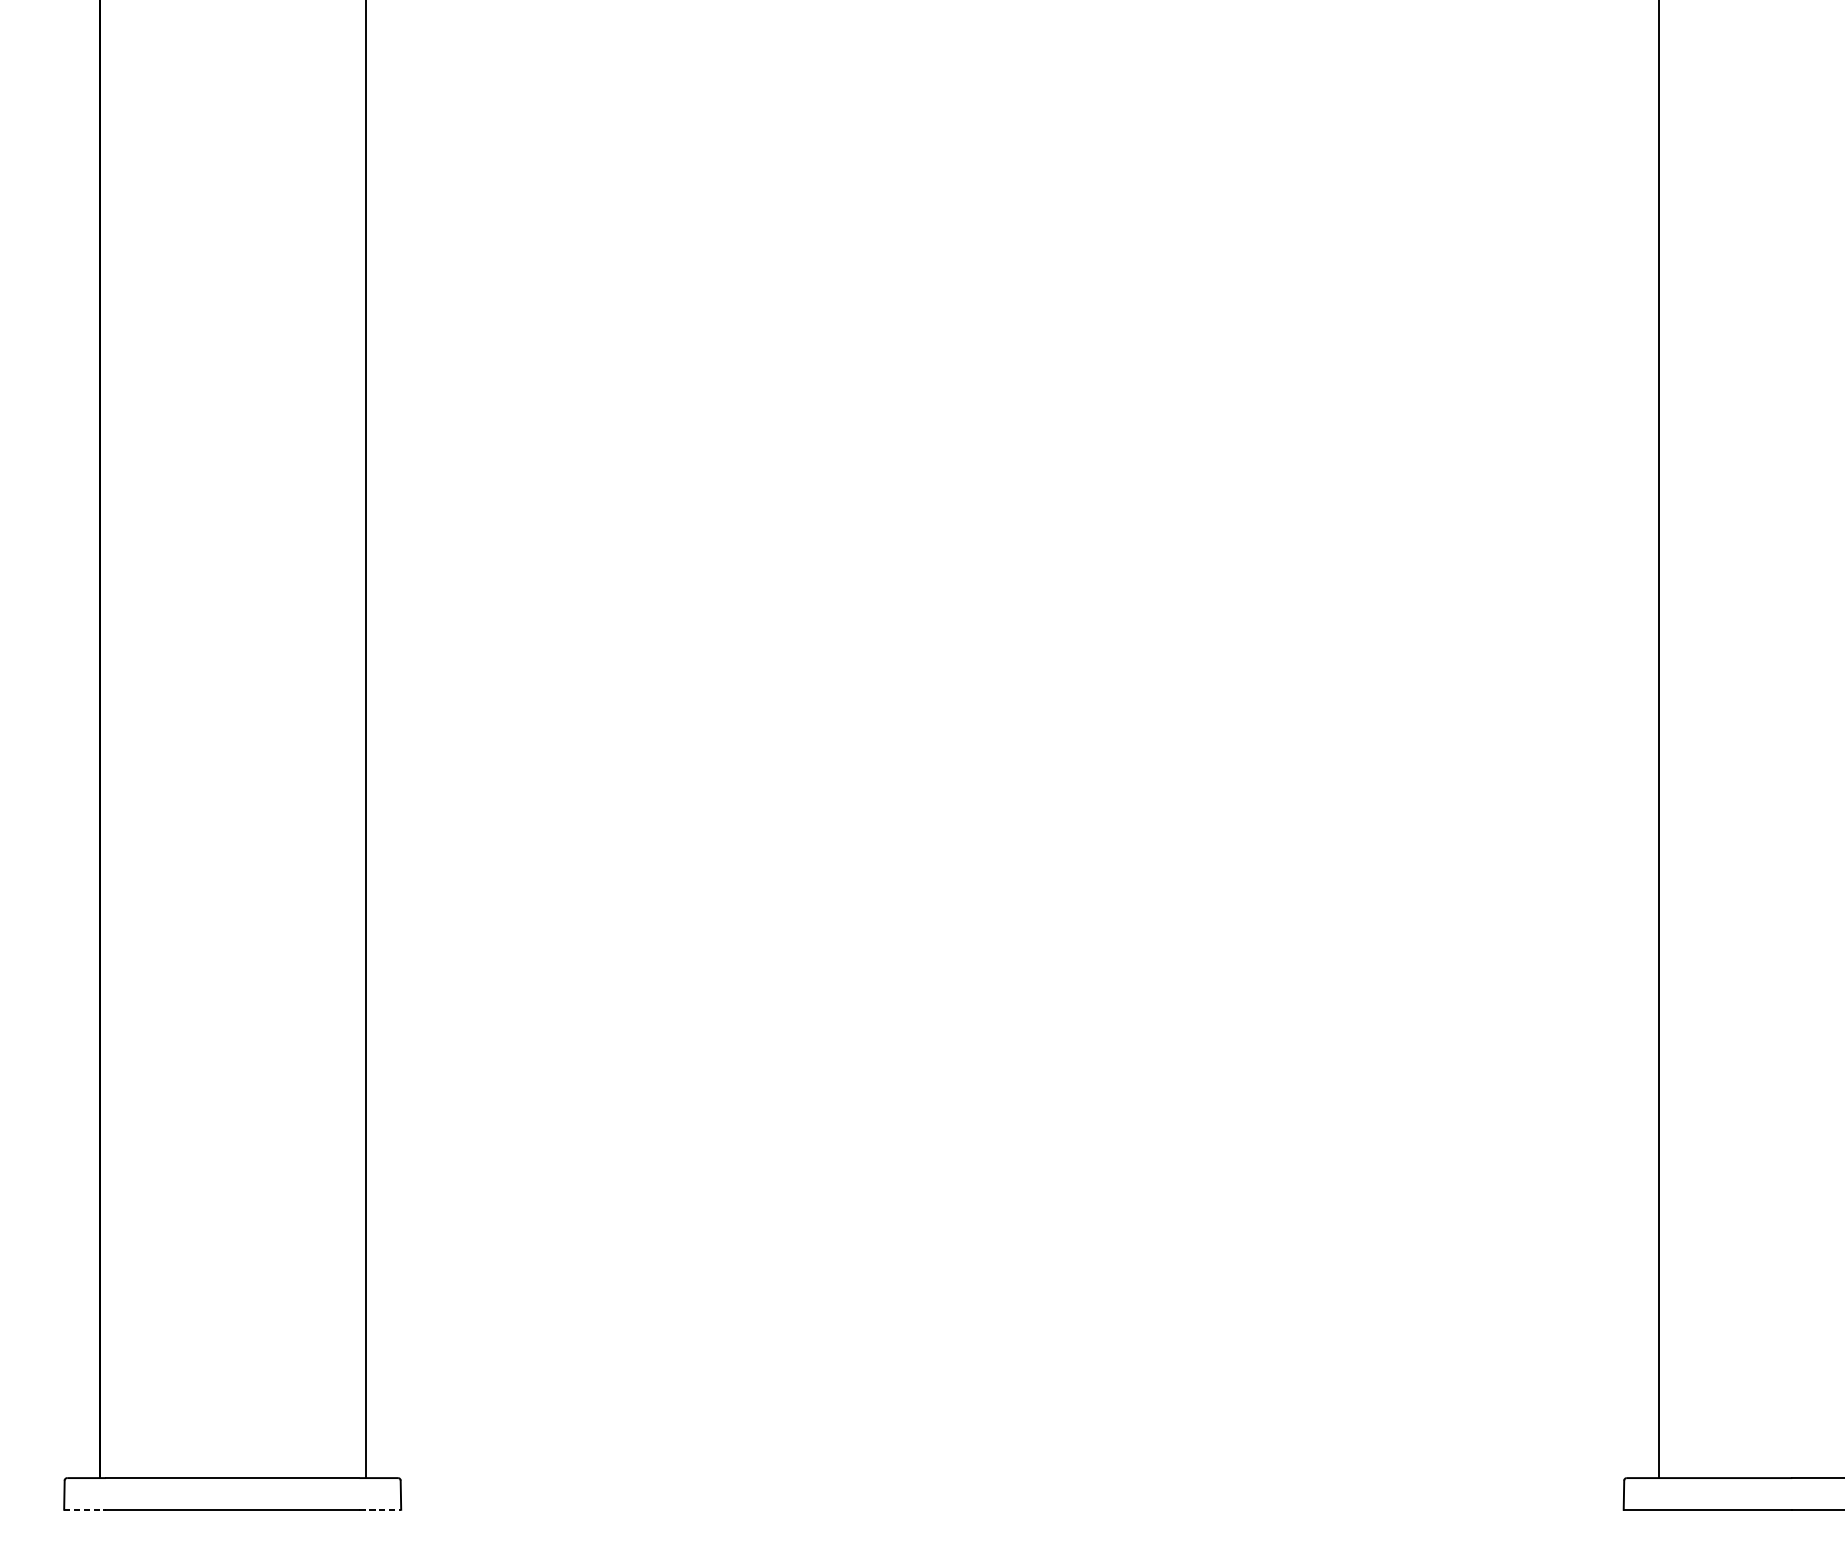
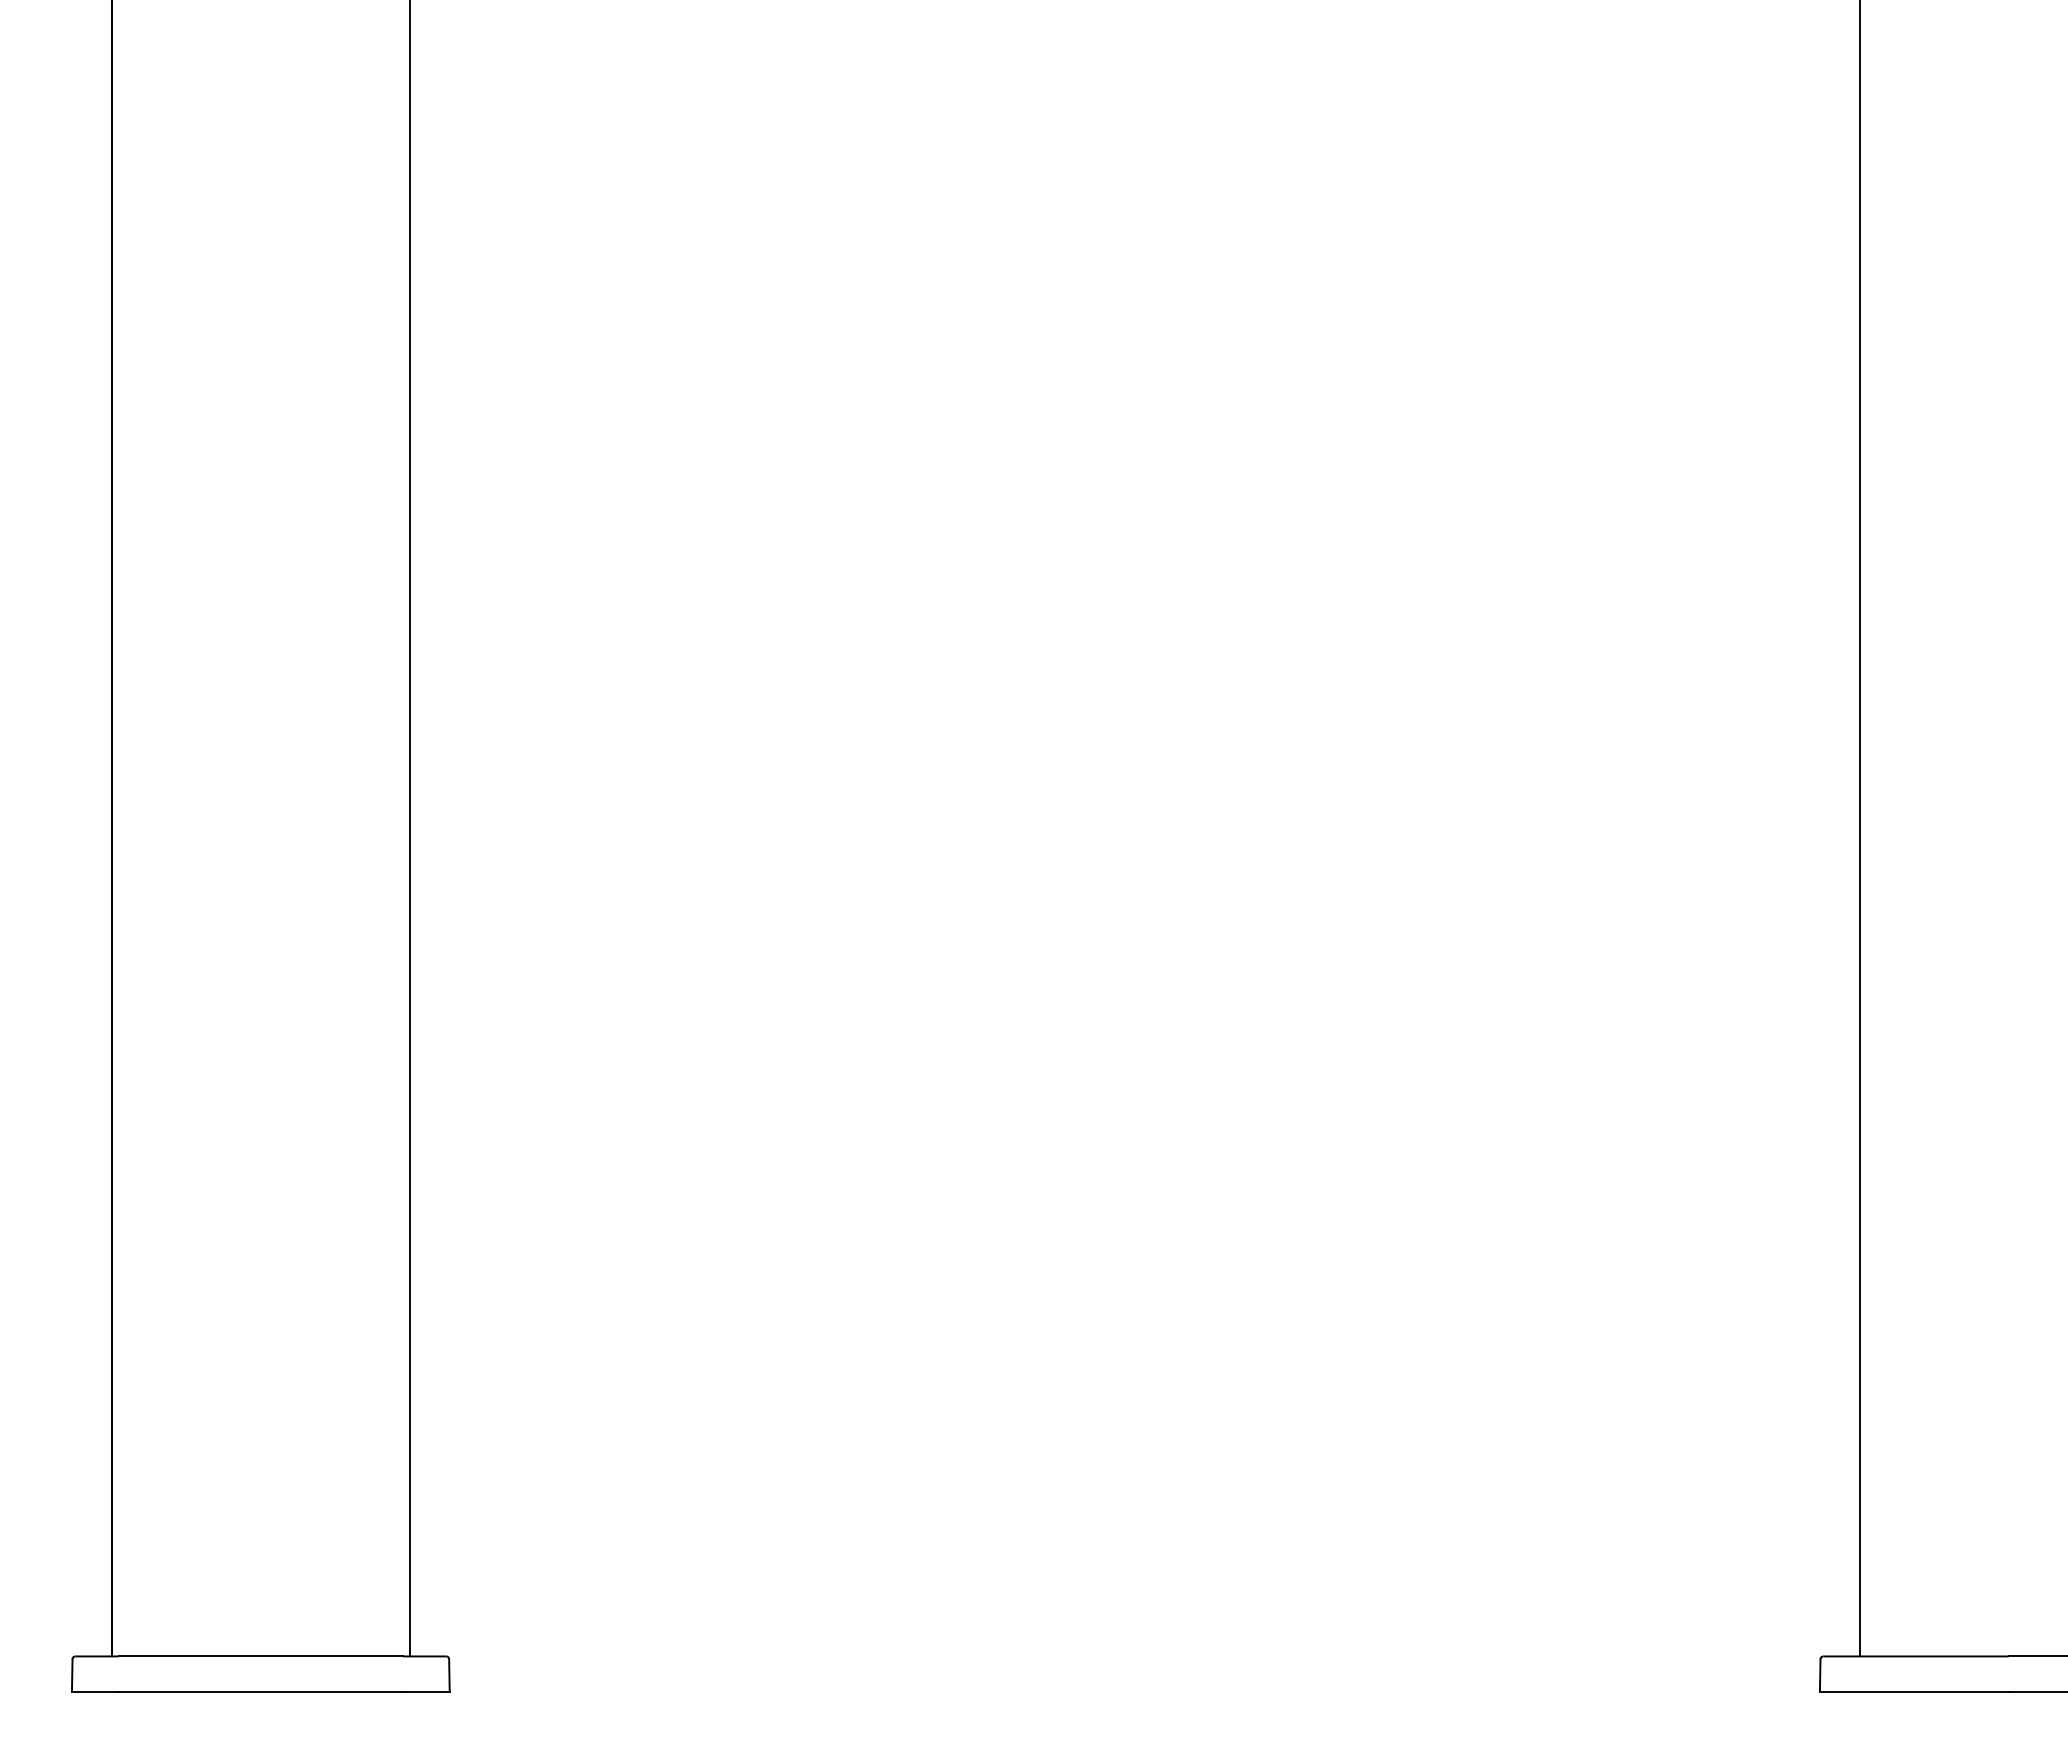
line: (85, 1509) -> (95, 1691), dashed -> solid
line: (380, 1509) -> (426, 1691), dashed -> solid

